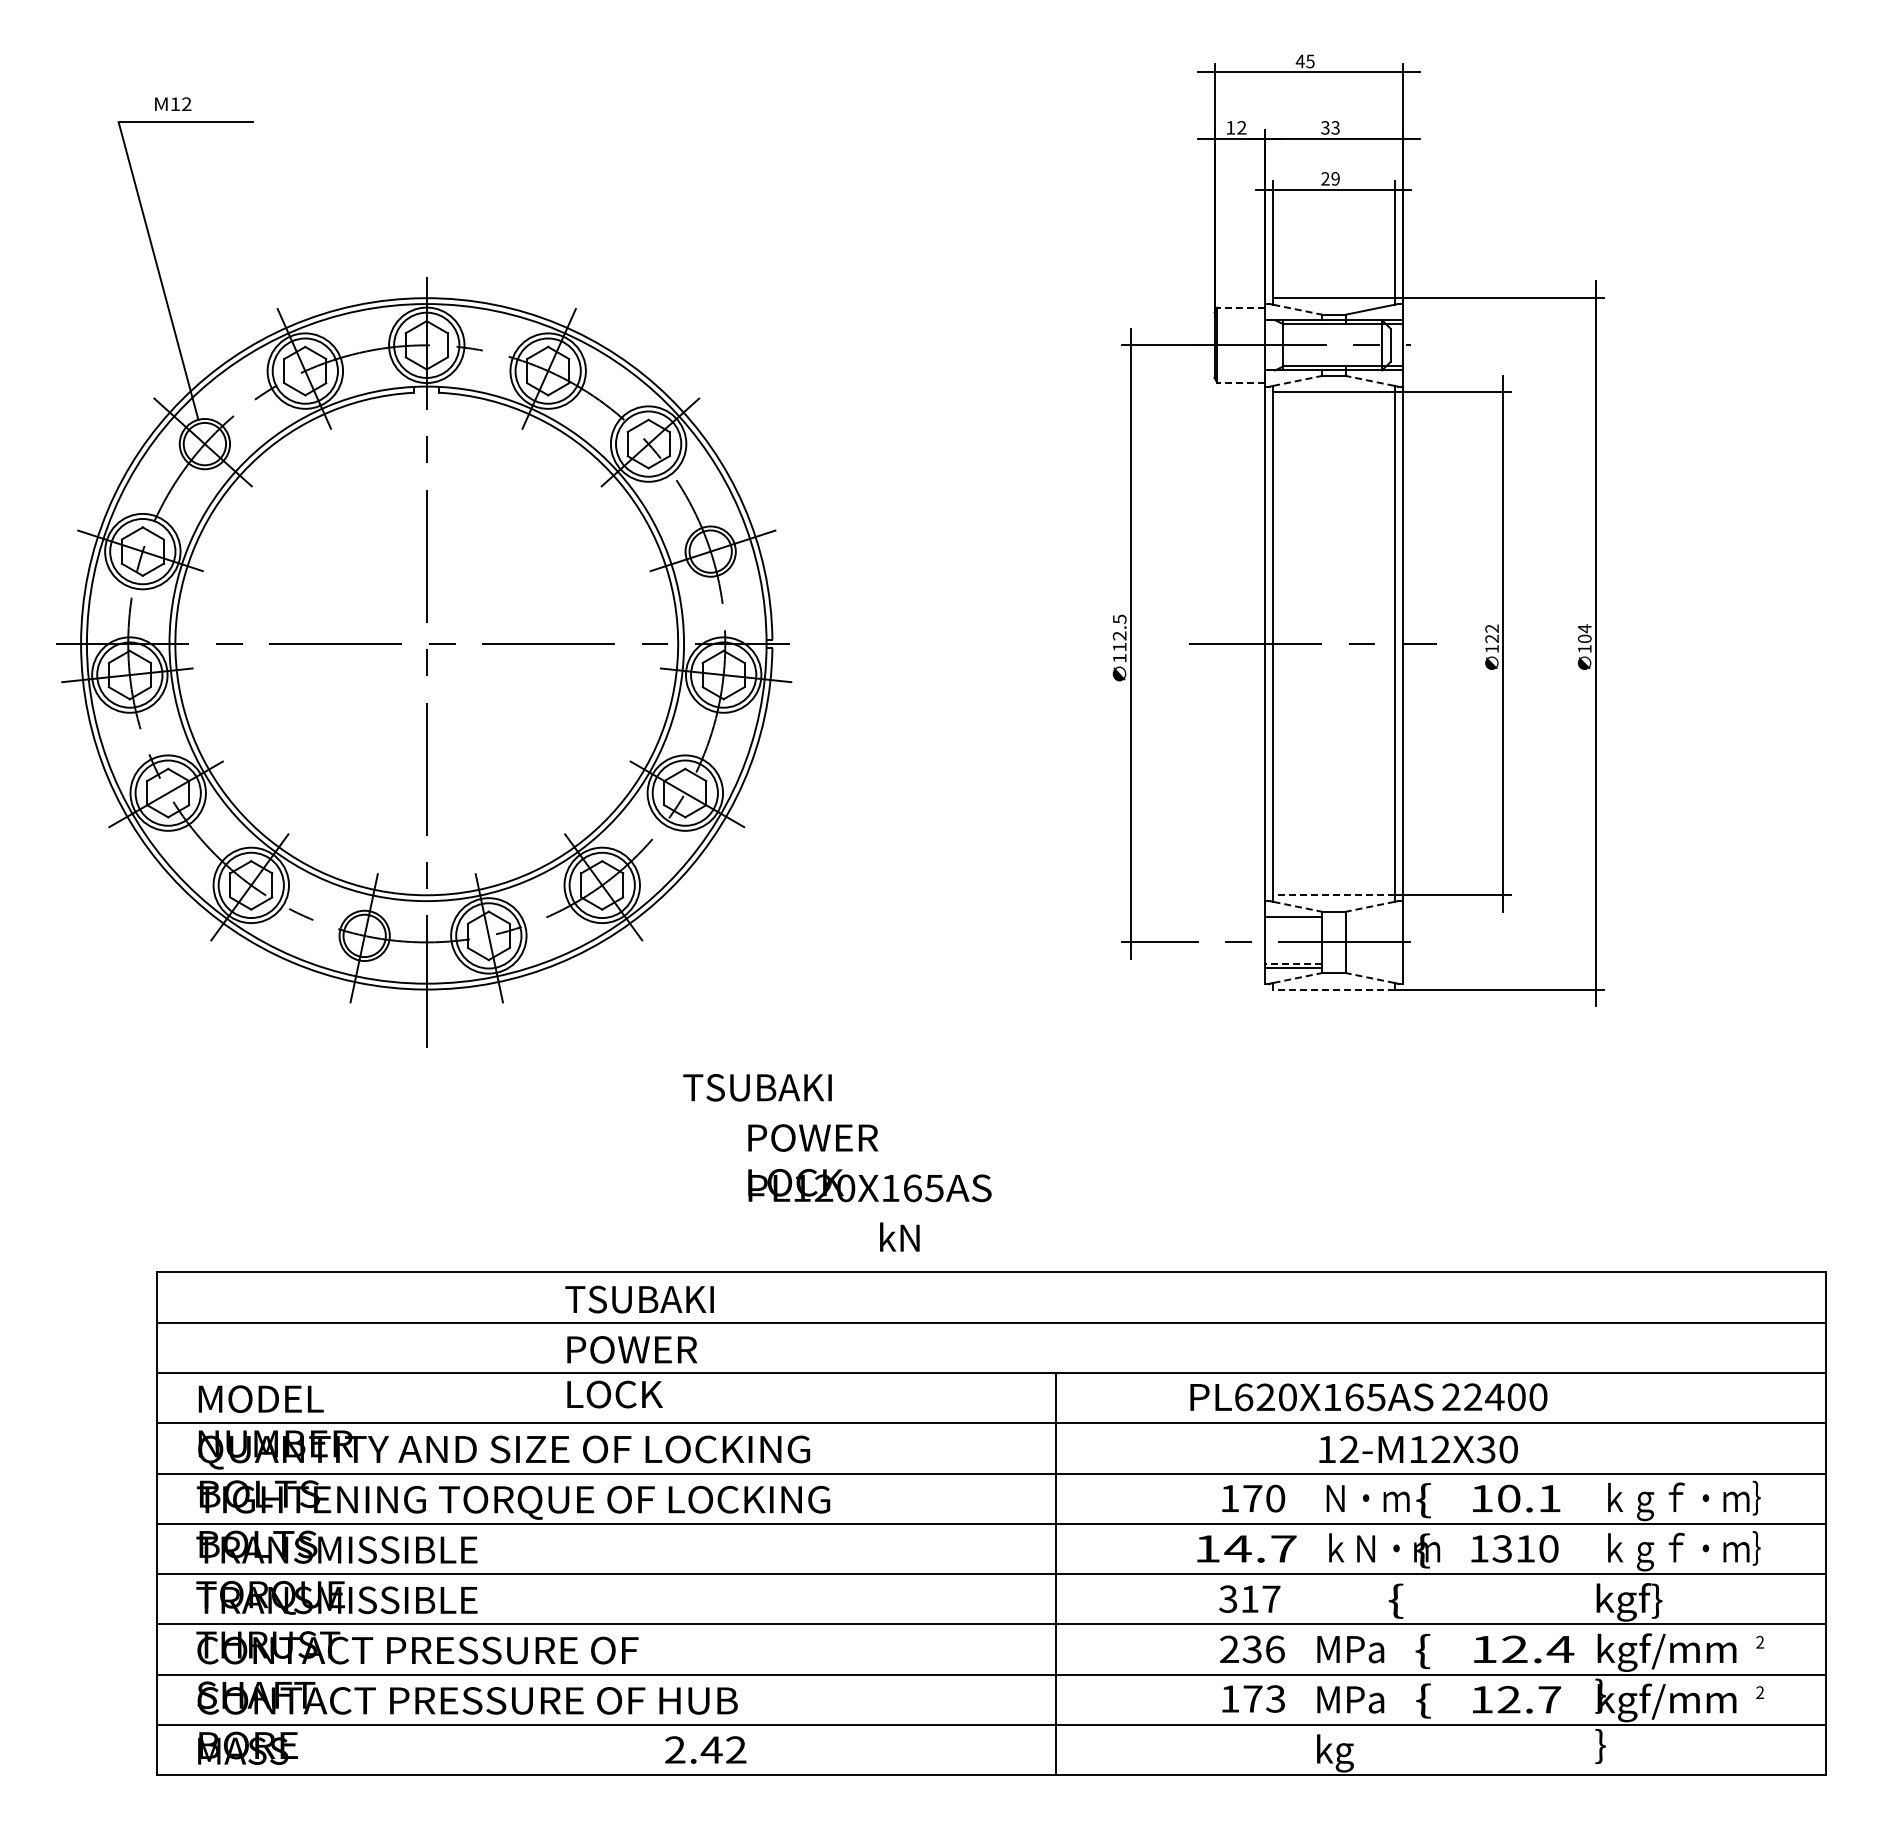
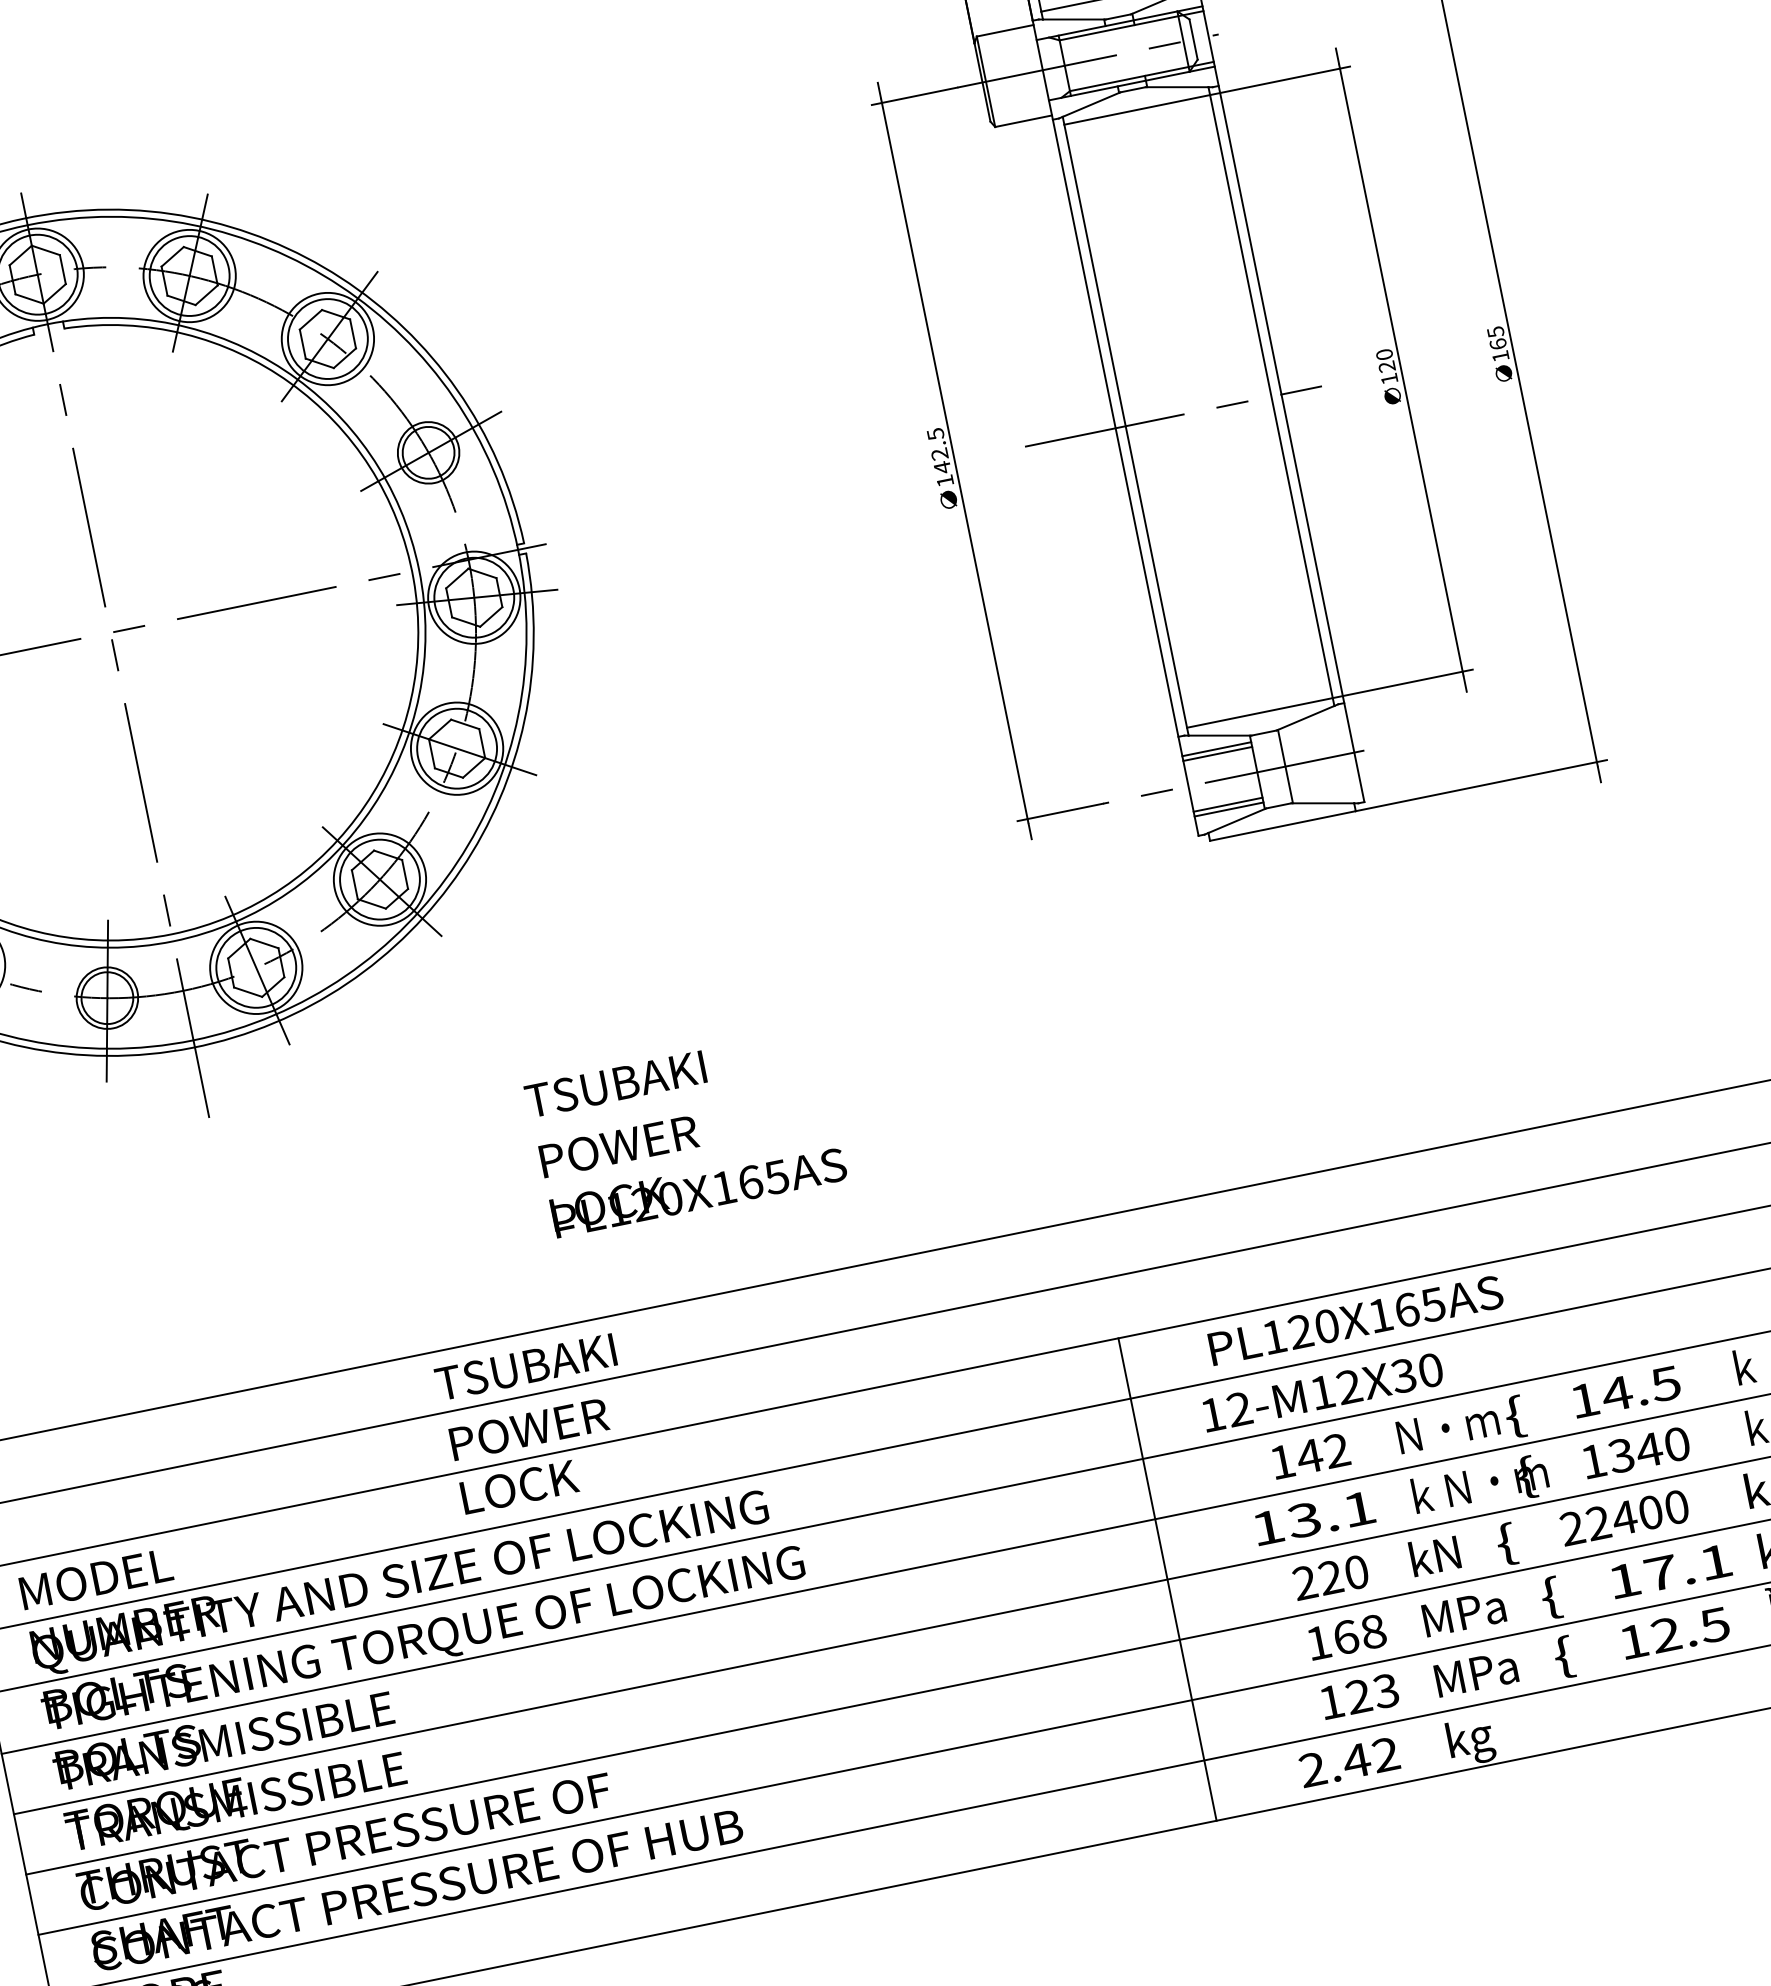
line: (1241, 307) -> (1005, 30), dashed -> solid
line: (1298, 309) -> (1074, 19), dashed -> solid
line: (1298, 380) -> (1091, 104), dashed -> solid
line: (1369, 380) -> (1176, 86), dashed -> solid
line: (1241, 383) -> (1024, 121), dashed -> solid
text: (1491, 628) -> (1383, 354), 122 -> 120
text: (1584, 633) -> (1496, 337), 104 -> 165
text: (1119, 647) -> (942, 468), 112.5 -> 142.5
line: (1333, 895) -> (1259, 713), dashed -> solid
line: (1298, 906) -> (1220, 735), dashed -> solid
line: (1369, 906) -> (1305, 717), dashed -> solid
line: (1293, 921) -> (1217, 754), added
line: (1293, 963) -> (1228, 804), dashed -> solid
line: (1298, 977) -> (1237, 820), dashed -> solid
line: (1369, 977) -> (1322, 802), dashed -> solid
line: (1333, 989) -> (1282, 826), dashed -> solid
text: (869, 1163) -> (692, 1163), moved
text: (899, 1236) -> (1434, 1554), moved
text: (1494, 1396) -> (1624, 1517), moved
text: (1244, 1397) -> (1275, 1337), PL620X165AS -> PL120X165AS
text: (1418, 1449) -> (1322, 1392), moved
text: (1263, 1498) -> (1322, 1453), 170 -> 142
text: (1528, 1498) -> (1640, 1388), 10.1 -> 14.5
text: (1260, 1548) -> (1331, 1514), 14.7 -> 13.1
text: (1525, 1548) -> (1649, 1449), 1310 -> 1340
line: (1055, 1573) -> (1167, 1578), moved
text: (1249, 1599) -> (1330, 1578), 317 -> 220
text: (1538, 1648) -> (1689, 1566), 12.4 -> 17.1
text: (1252, 1649) -> (1346, 1637), 236 -> 168
text: (1252, 1698) -> (1358, 1696), 173 -> 123
text: (1549, 1699) -> (1714, 1624), 12.7 -> 12.5
text: (705, 1749) -> (1349, 1761), moved

